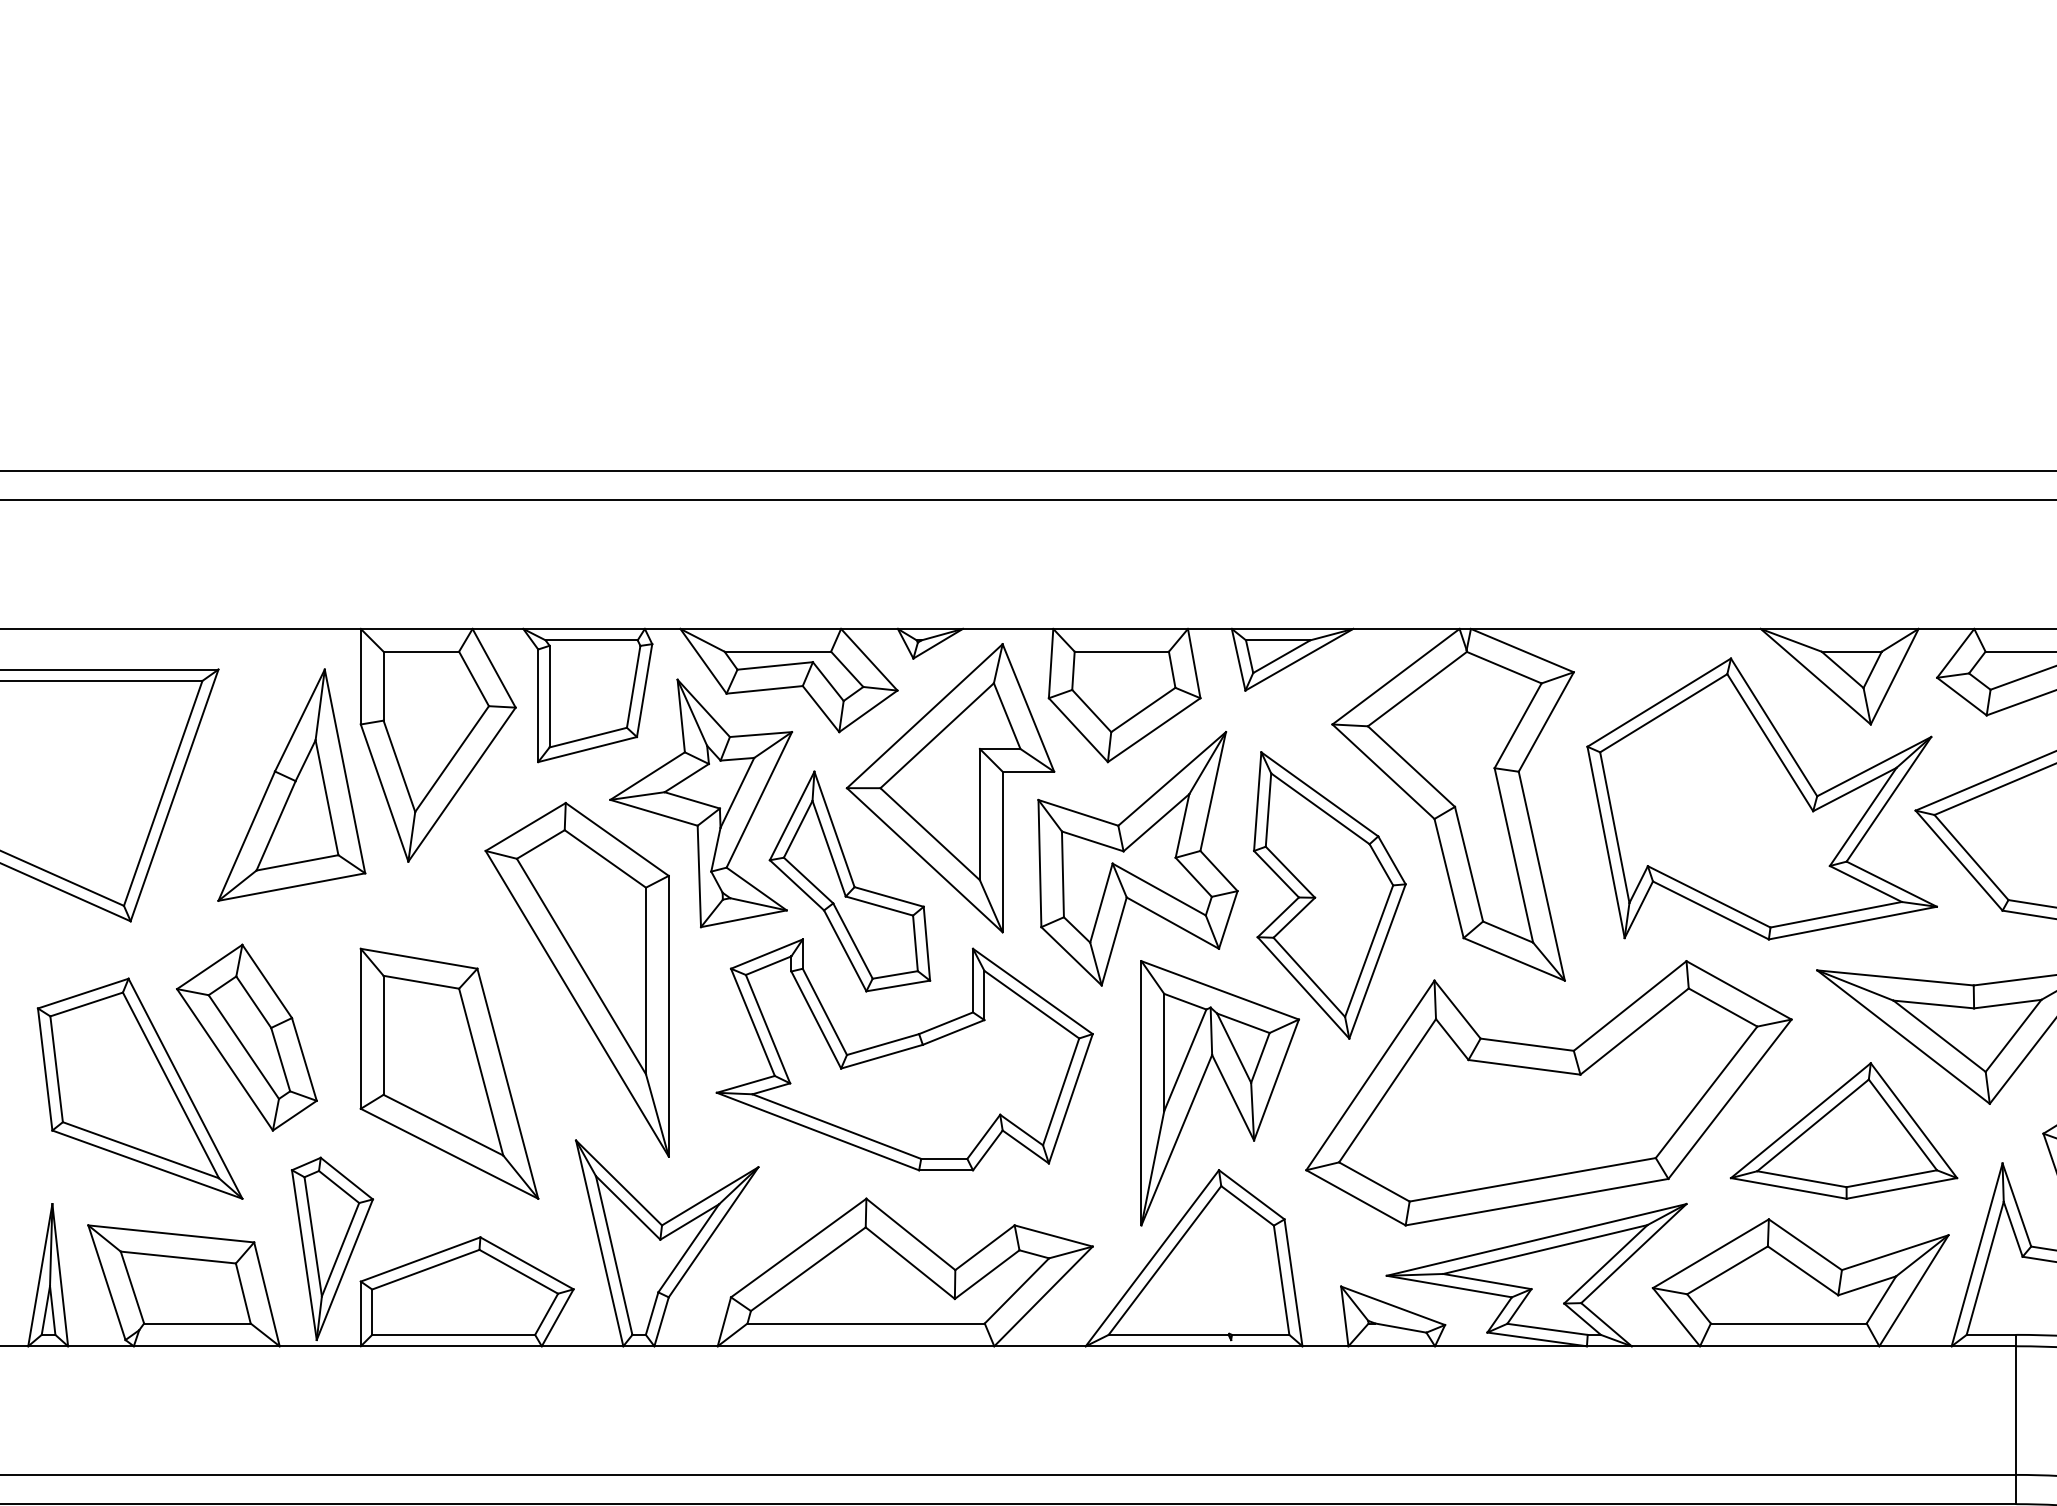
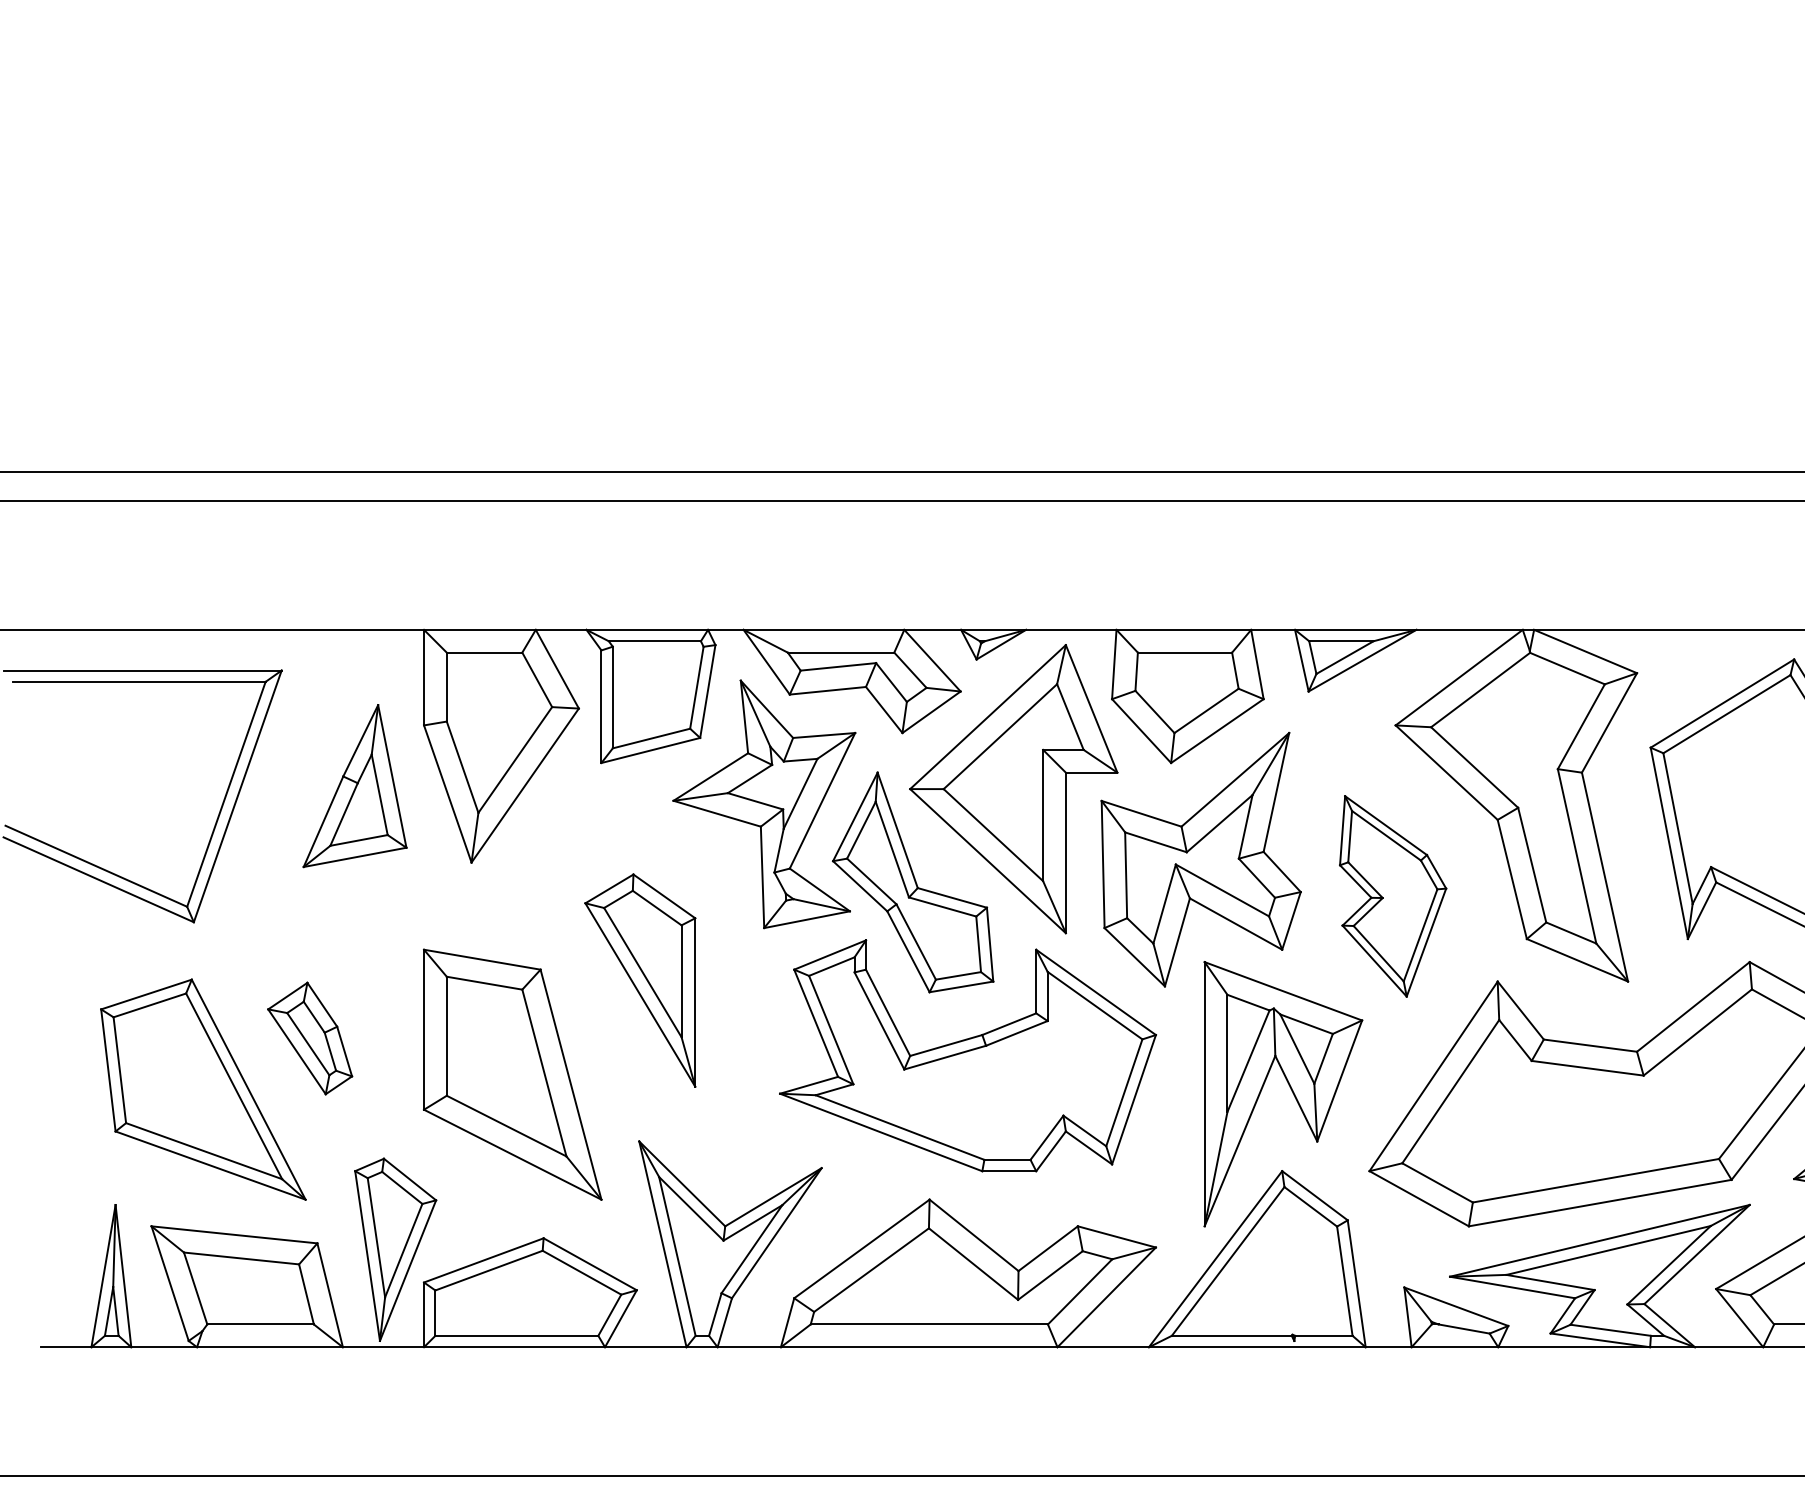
part: (291, 784) -> (354, 785), size x0.7
part: (1329, 895) -> (1392, 896), size x0.7
part: (576, 979) -> (639, 980), size x0.6
part: (246, 1037) -> (309, 1038), size x0.6

